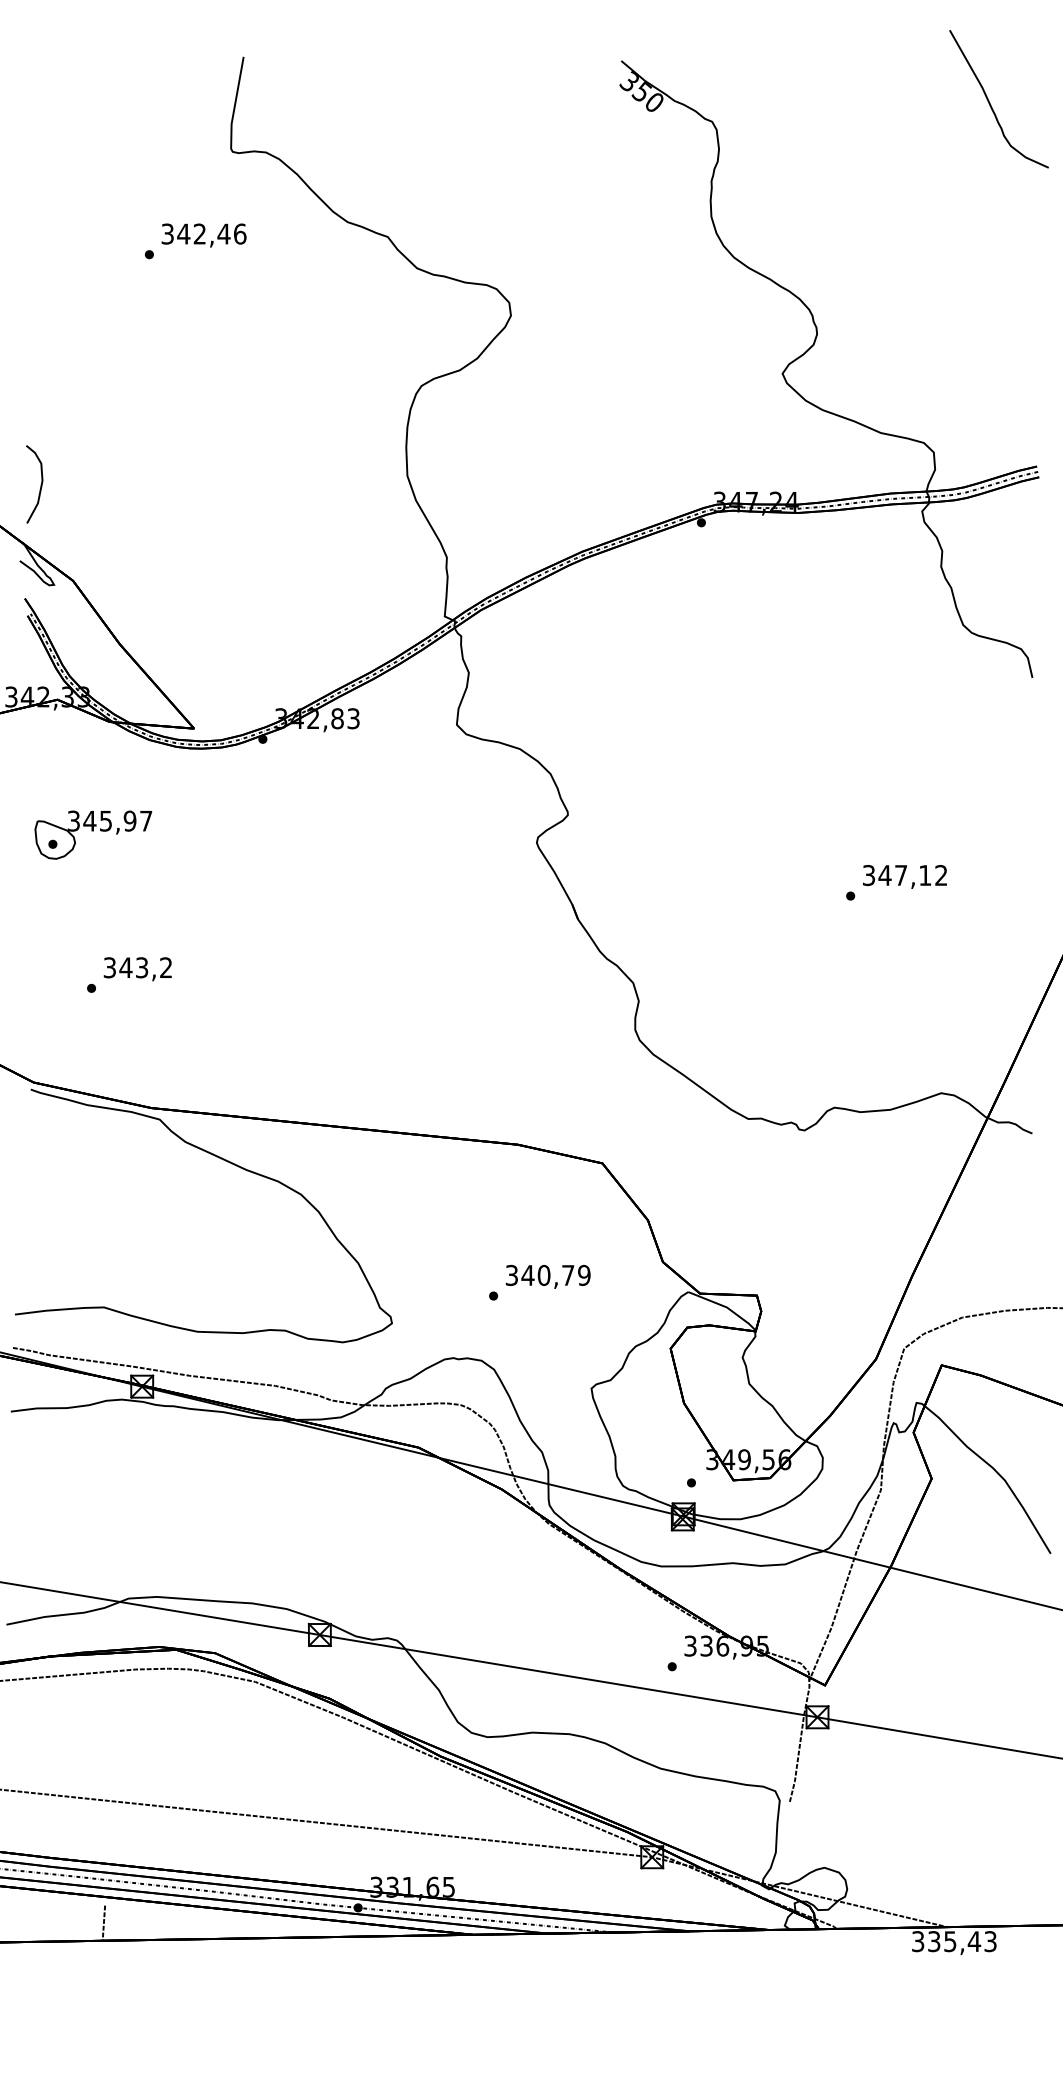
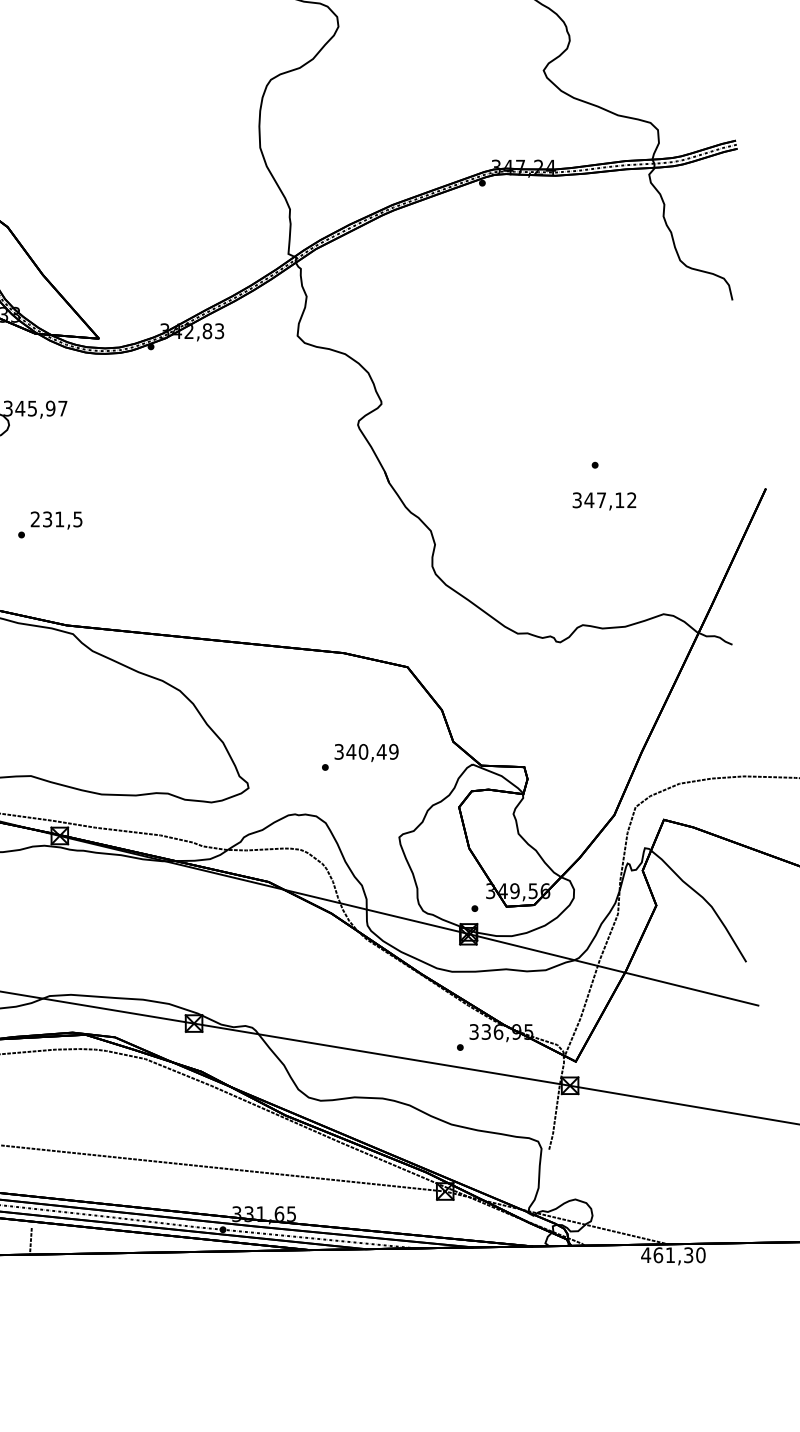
text: (904, 876) -> (604, 501), moved
text: (137, 967) -> (56, 519), 343,2 -> 231,5
text: (567, 1275) -> (381, 751), 340,79 -> 340,49
text: (953, 1941) -> (672, 1255), 335,43 -> 461,30

